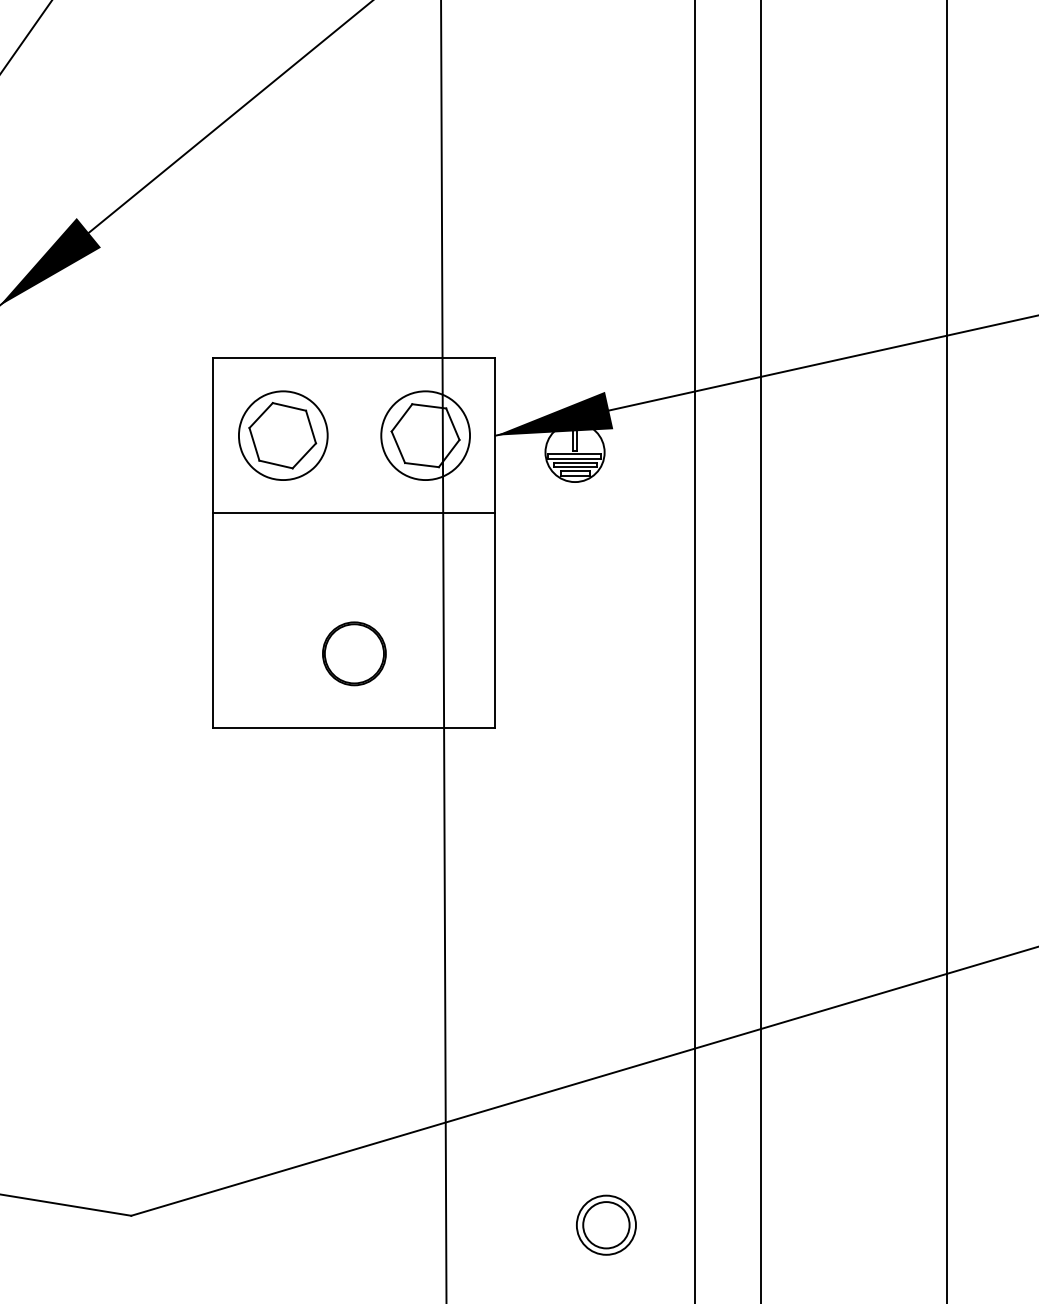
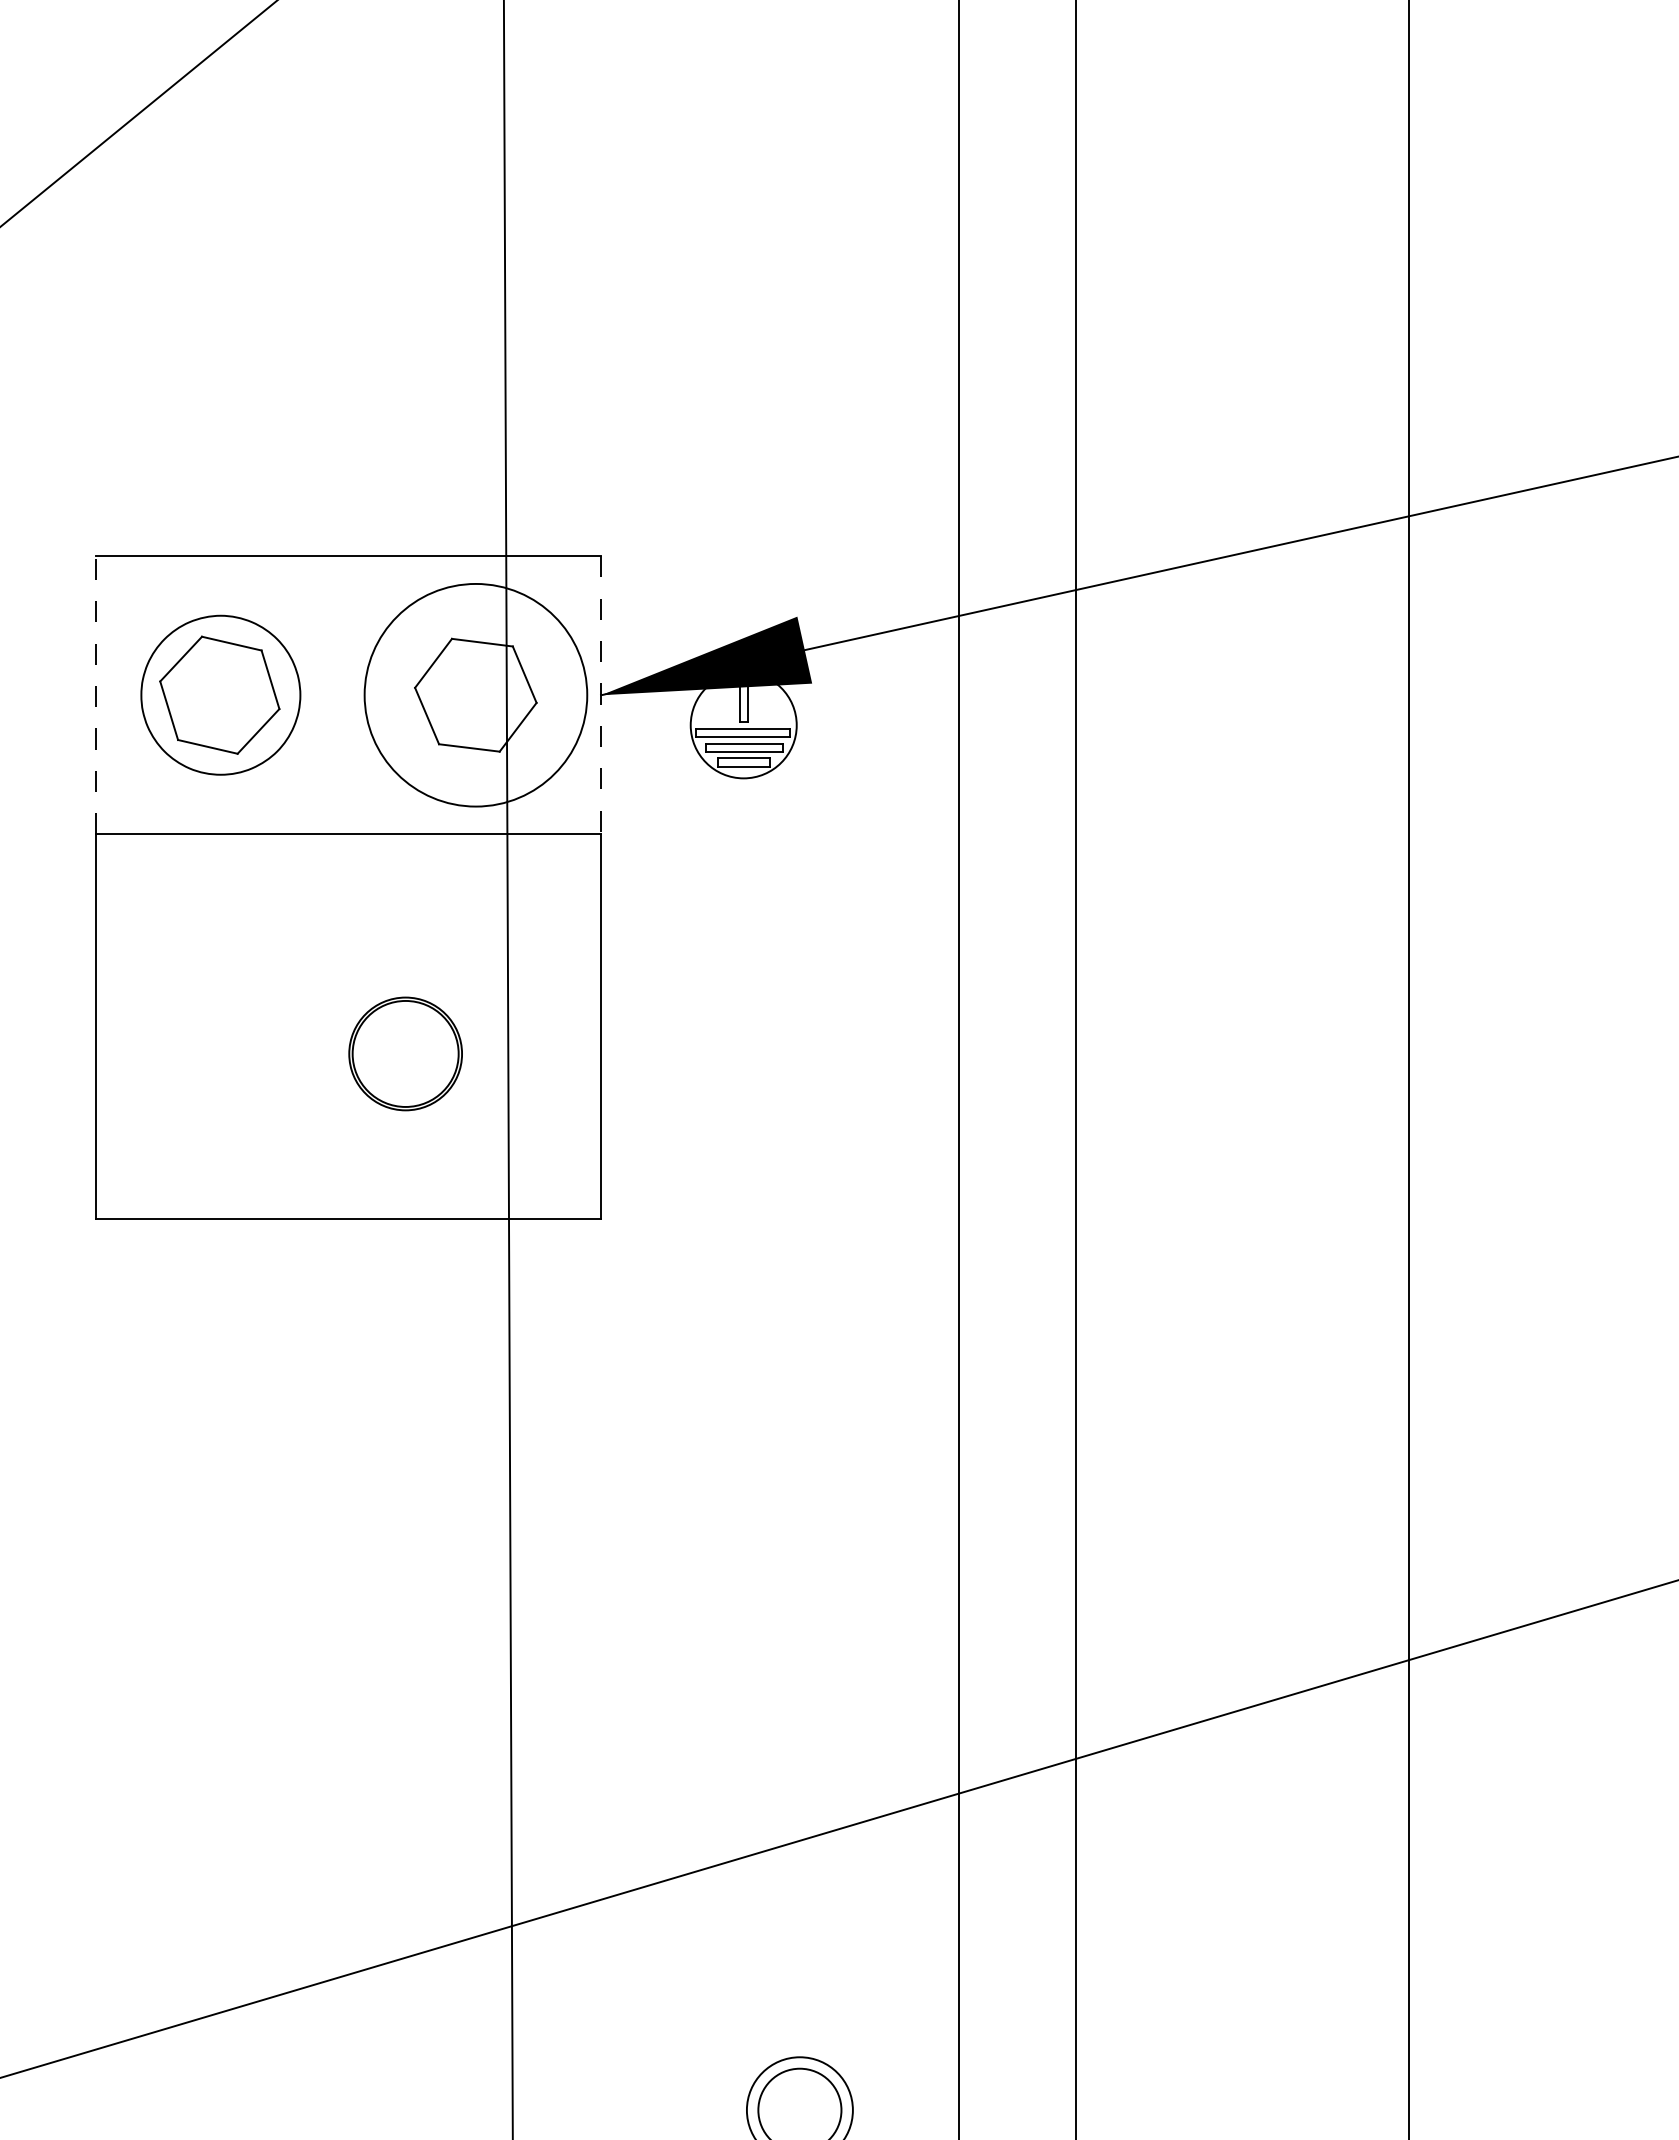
line: (213, 435) -> (95, 694), solid -> dashed
circle: (425, 435) -> (475, 694), size x1.4
line: (495, 435) -> (601, 694), solid -> dashed
part: (354, 653) -> (405, 1053), moved

